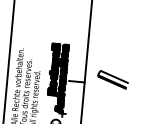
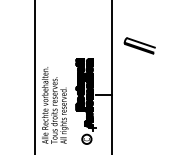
part: (112, 79) -> (139, 45), moved

